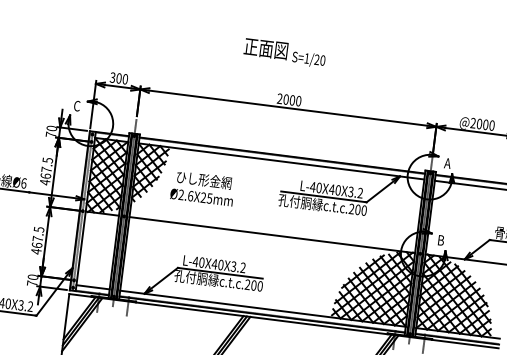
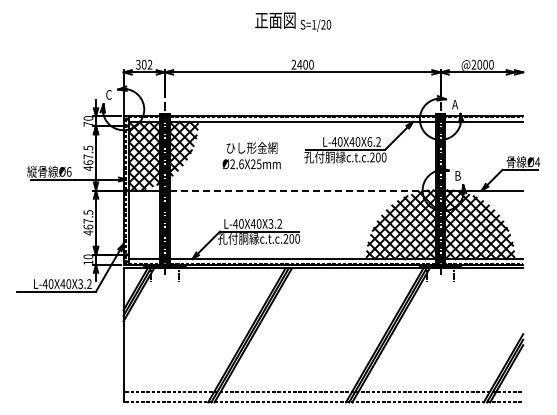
text: (124, 78) -> (149, 64), 300 -> 302
text: (285, 99) -> (299, 64), 2000 -> 2400
text: (202, 188) -> (251, 155), moved
text: (350, 191) -> (369, 141), L-40X40X3.2 -> L-40X40X6.2
line: (272, 235) -> (302, 190), solid -> dashed
text: (32, 283) -> (88, 262), 70 -> 10

